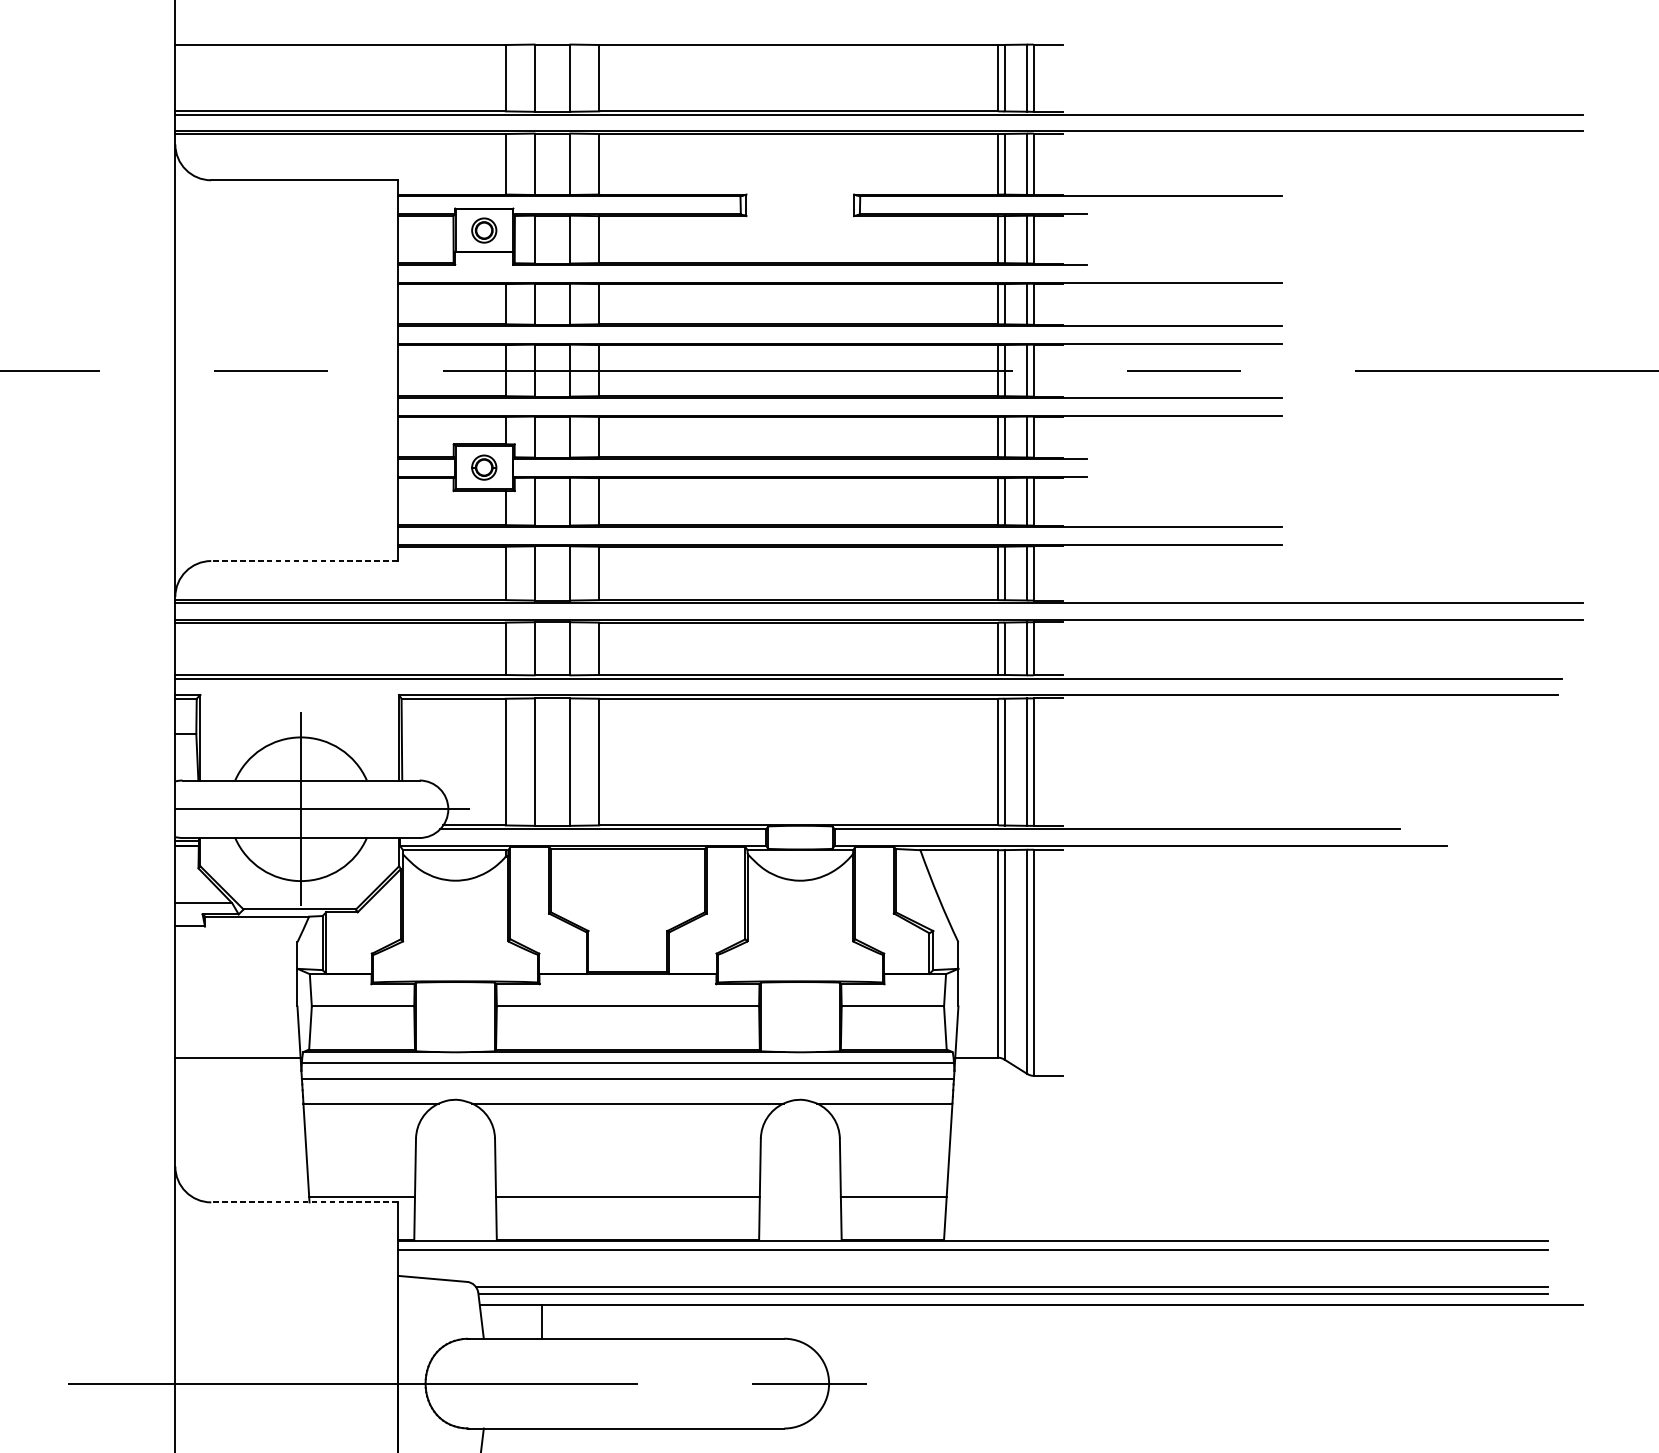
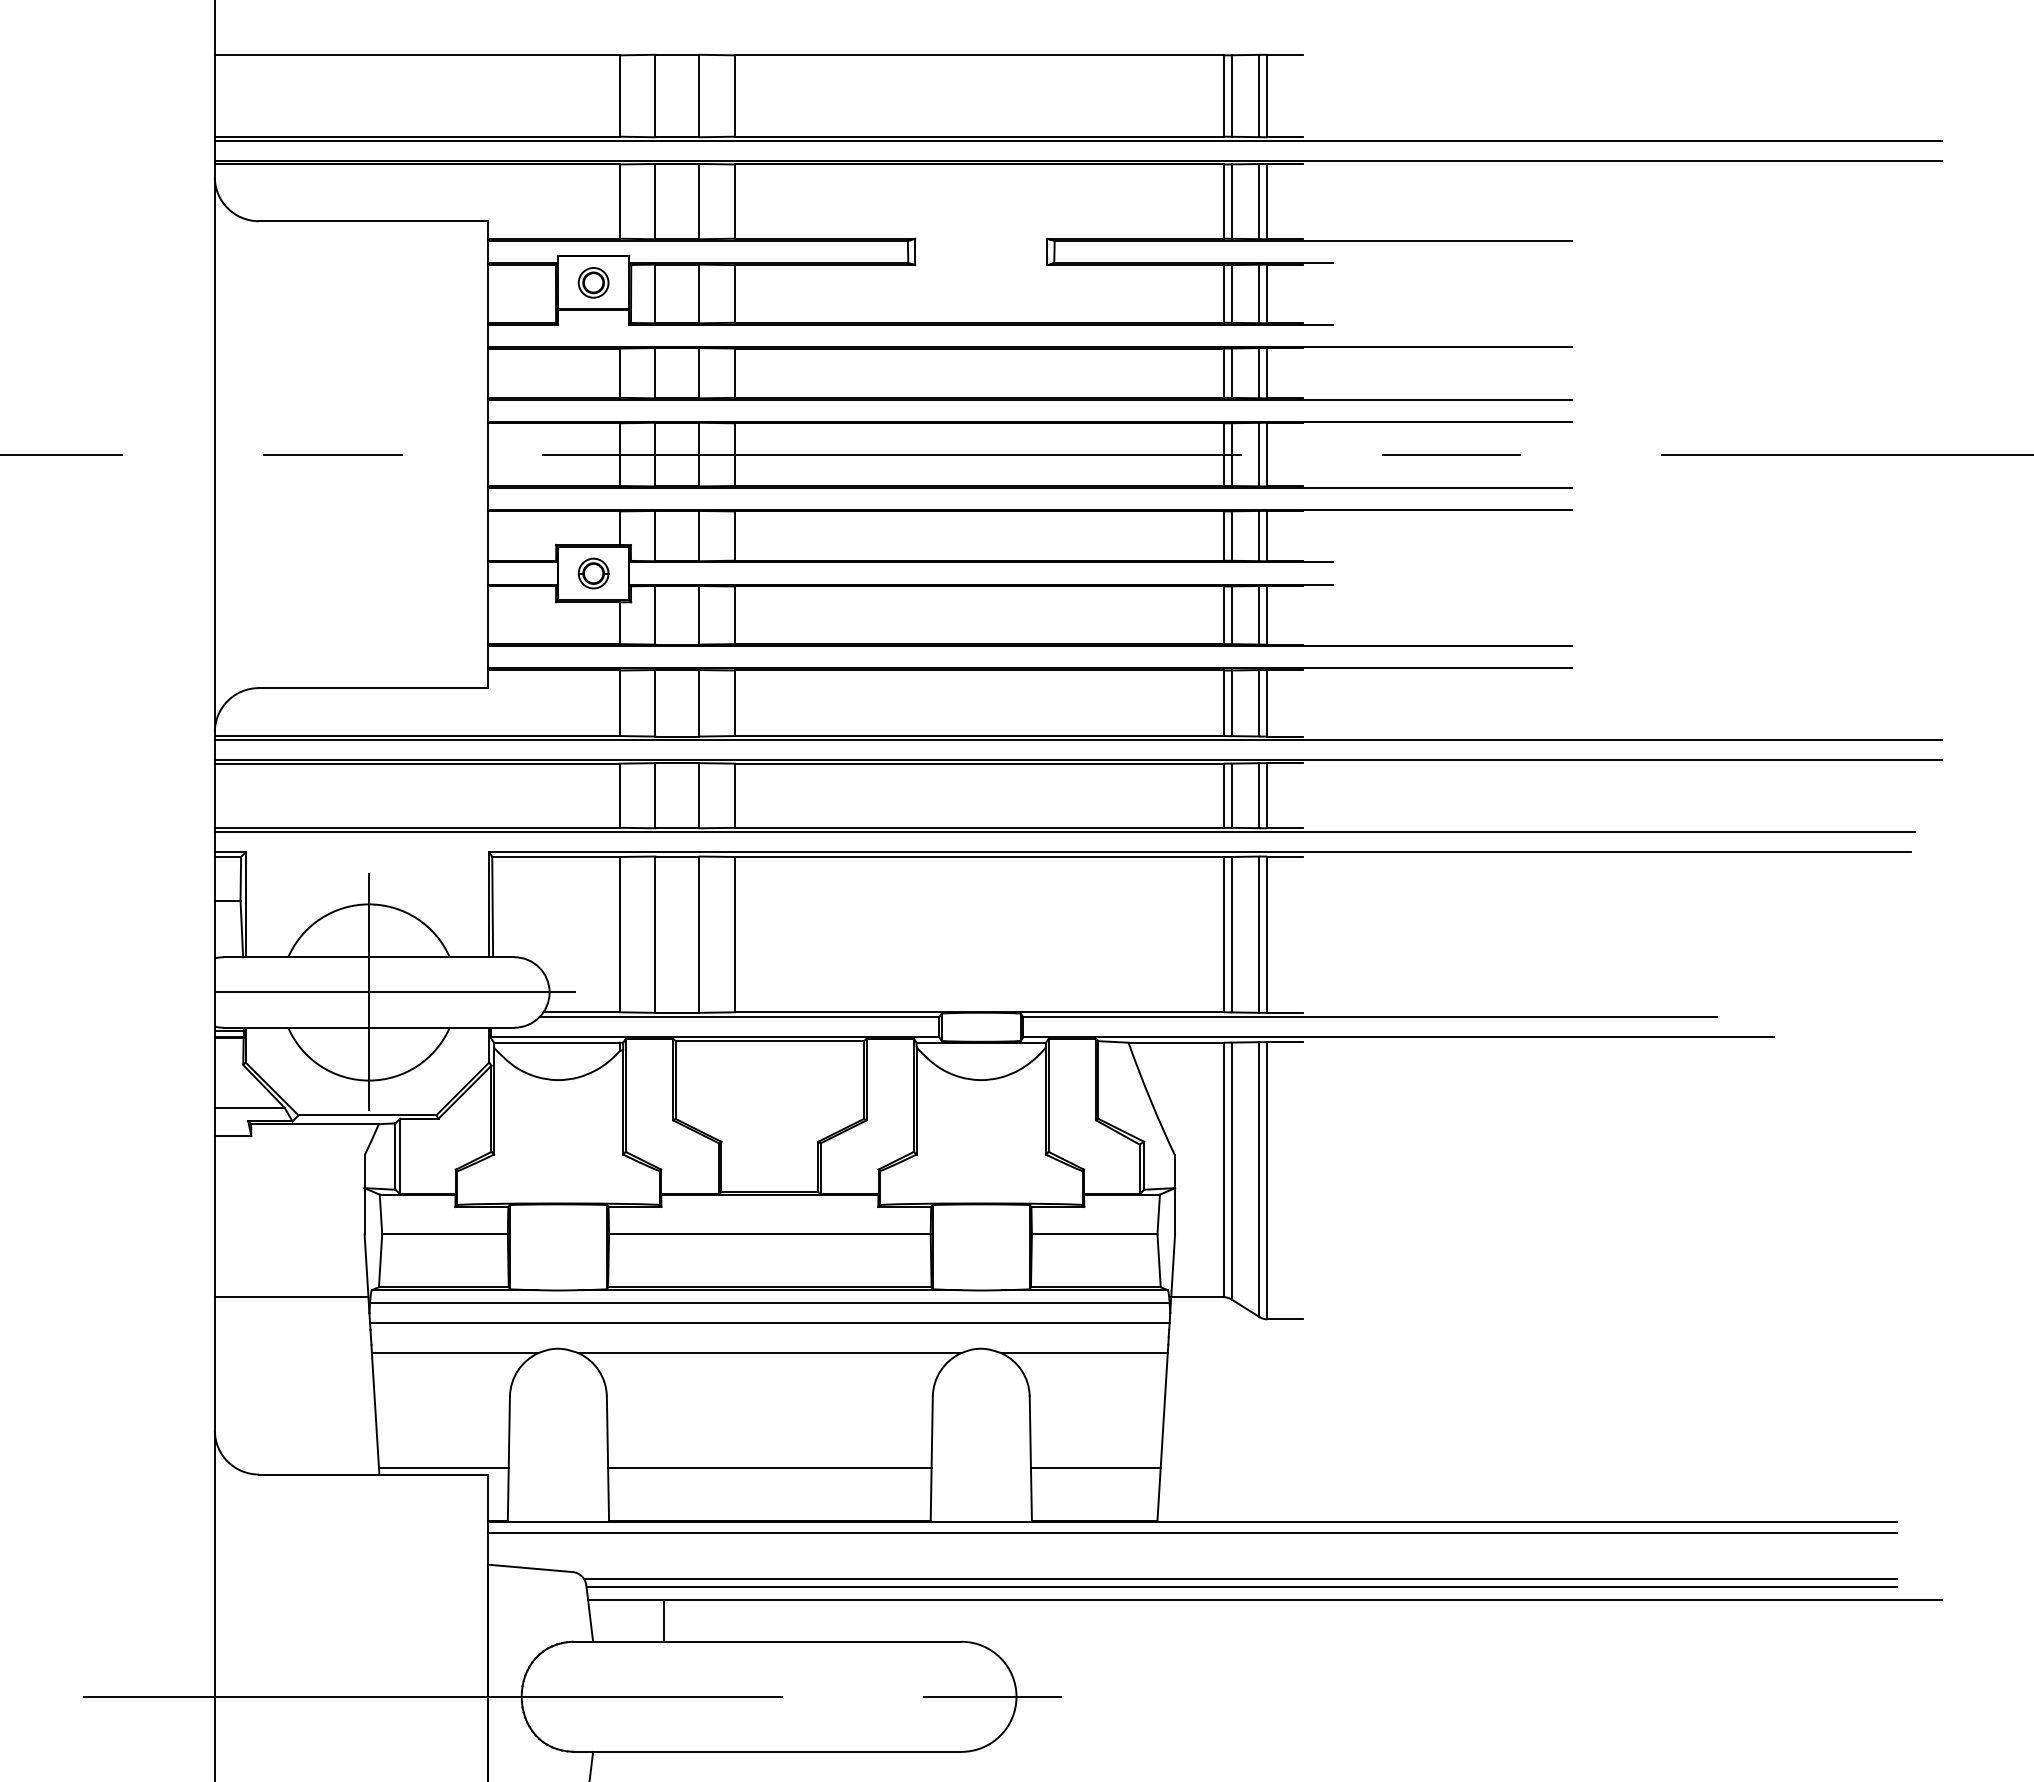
line: (304, 561) -> (373, 688), dashed -> solid
line: (304, 1202) -> (373, 1474), dashed -> solid

